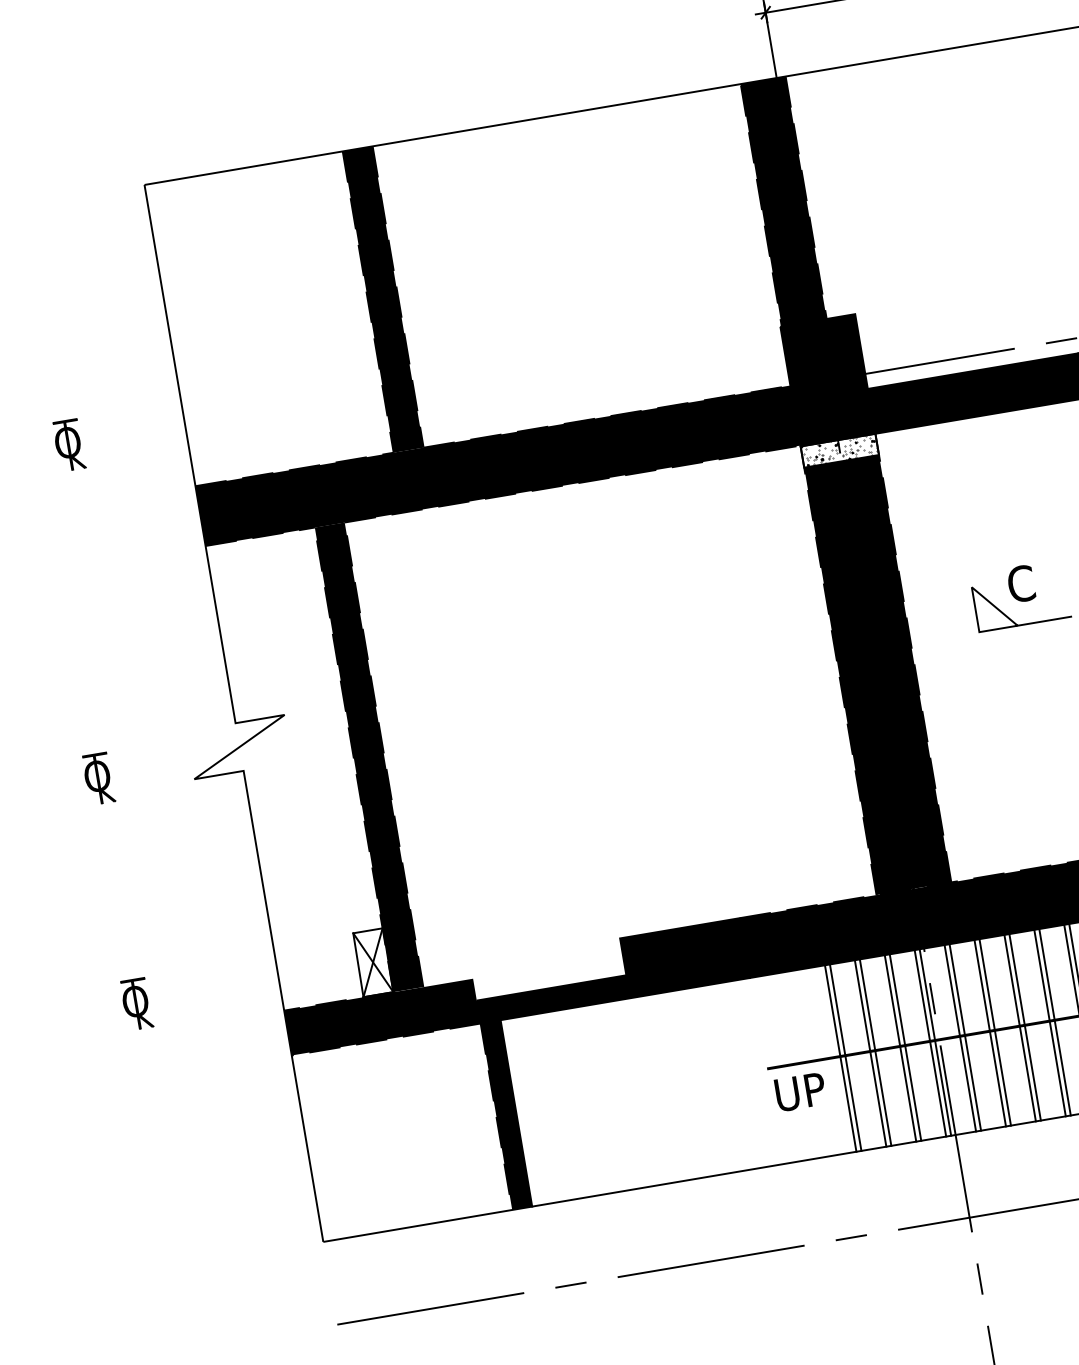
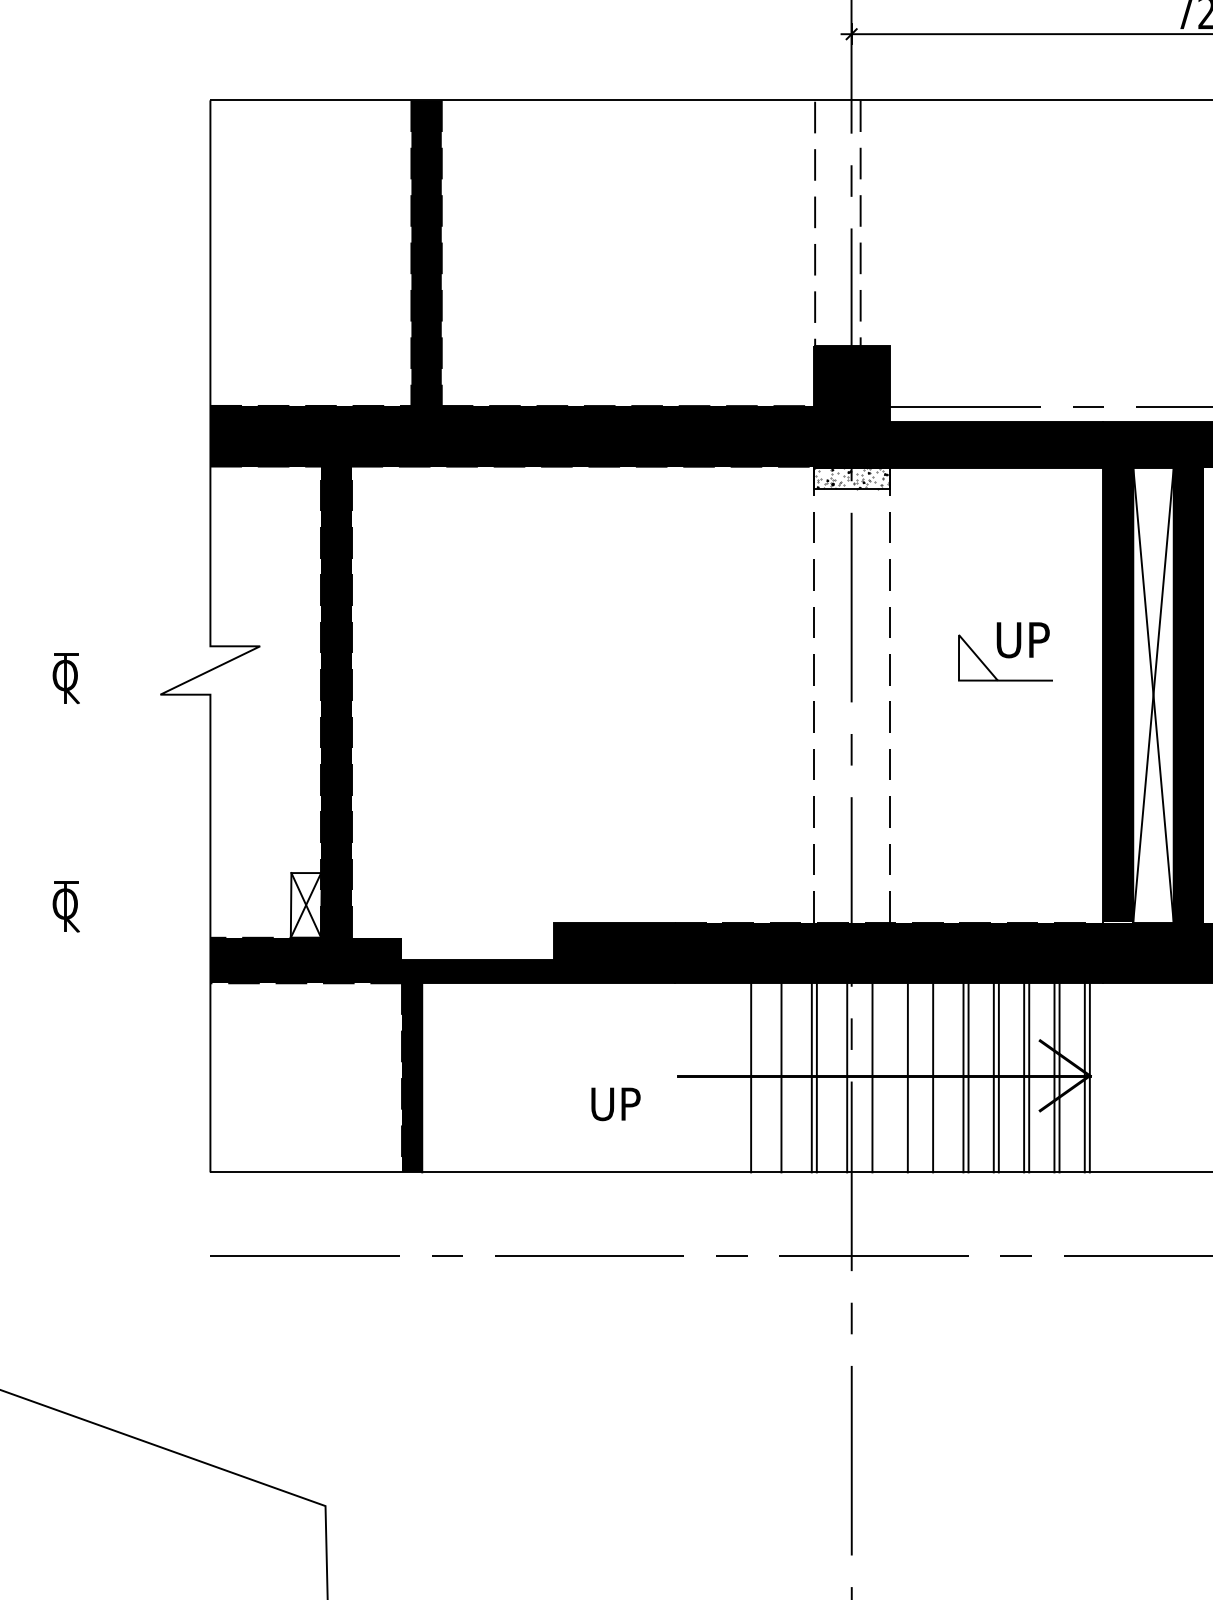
fill: (783, 201) -> (837, 223), removed
part: (68, 445) -> (92, 344), removed
text: (1035, 581) -> (1022, 639), C -> UP
fill: (877, 674) -> (851, 705), removed
line: (1025, 1025) -> (938, 1076), removed
line: (989, 1031) -> (902, 1076), removed
line: (965, 1036) -> (877, 1076), removed
line: (930, 1041) -> (842, 1076), removed
line: (875, 1051) -> (786, 1076), removed
line: (845, 1056) -> (756, 1076), removed
text: (800, 1092) -> (615, 1104), moved

